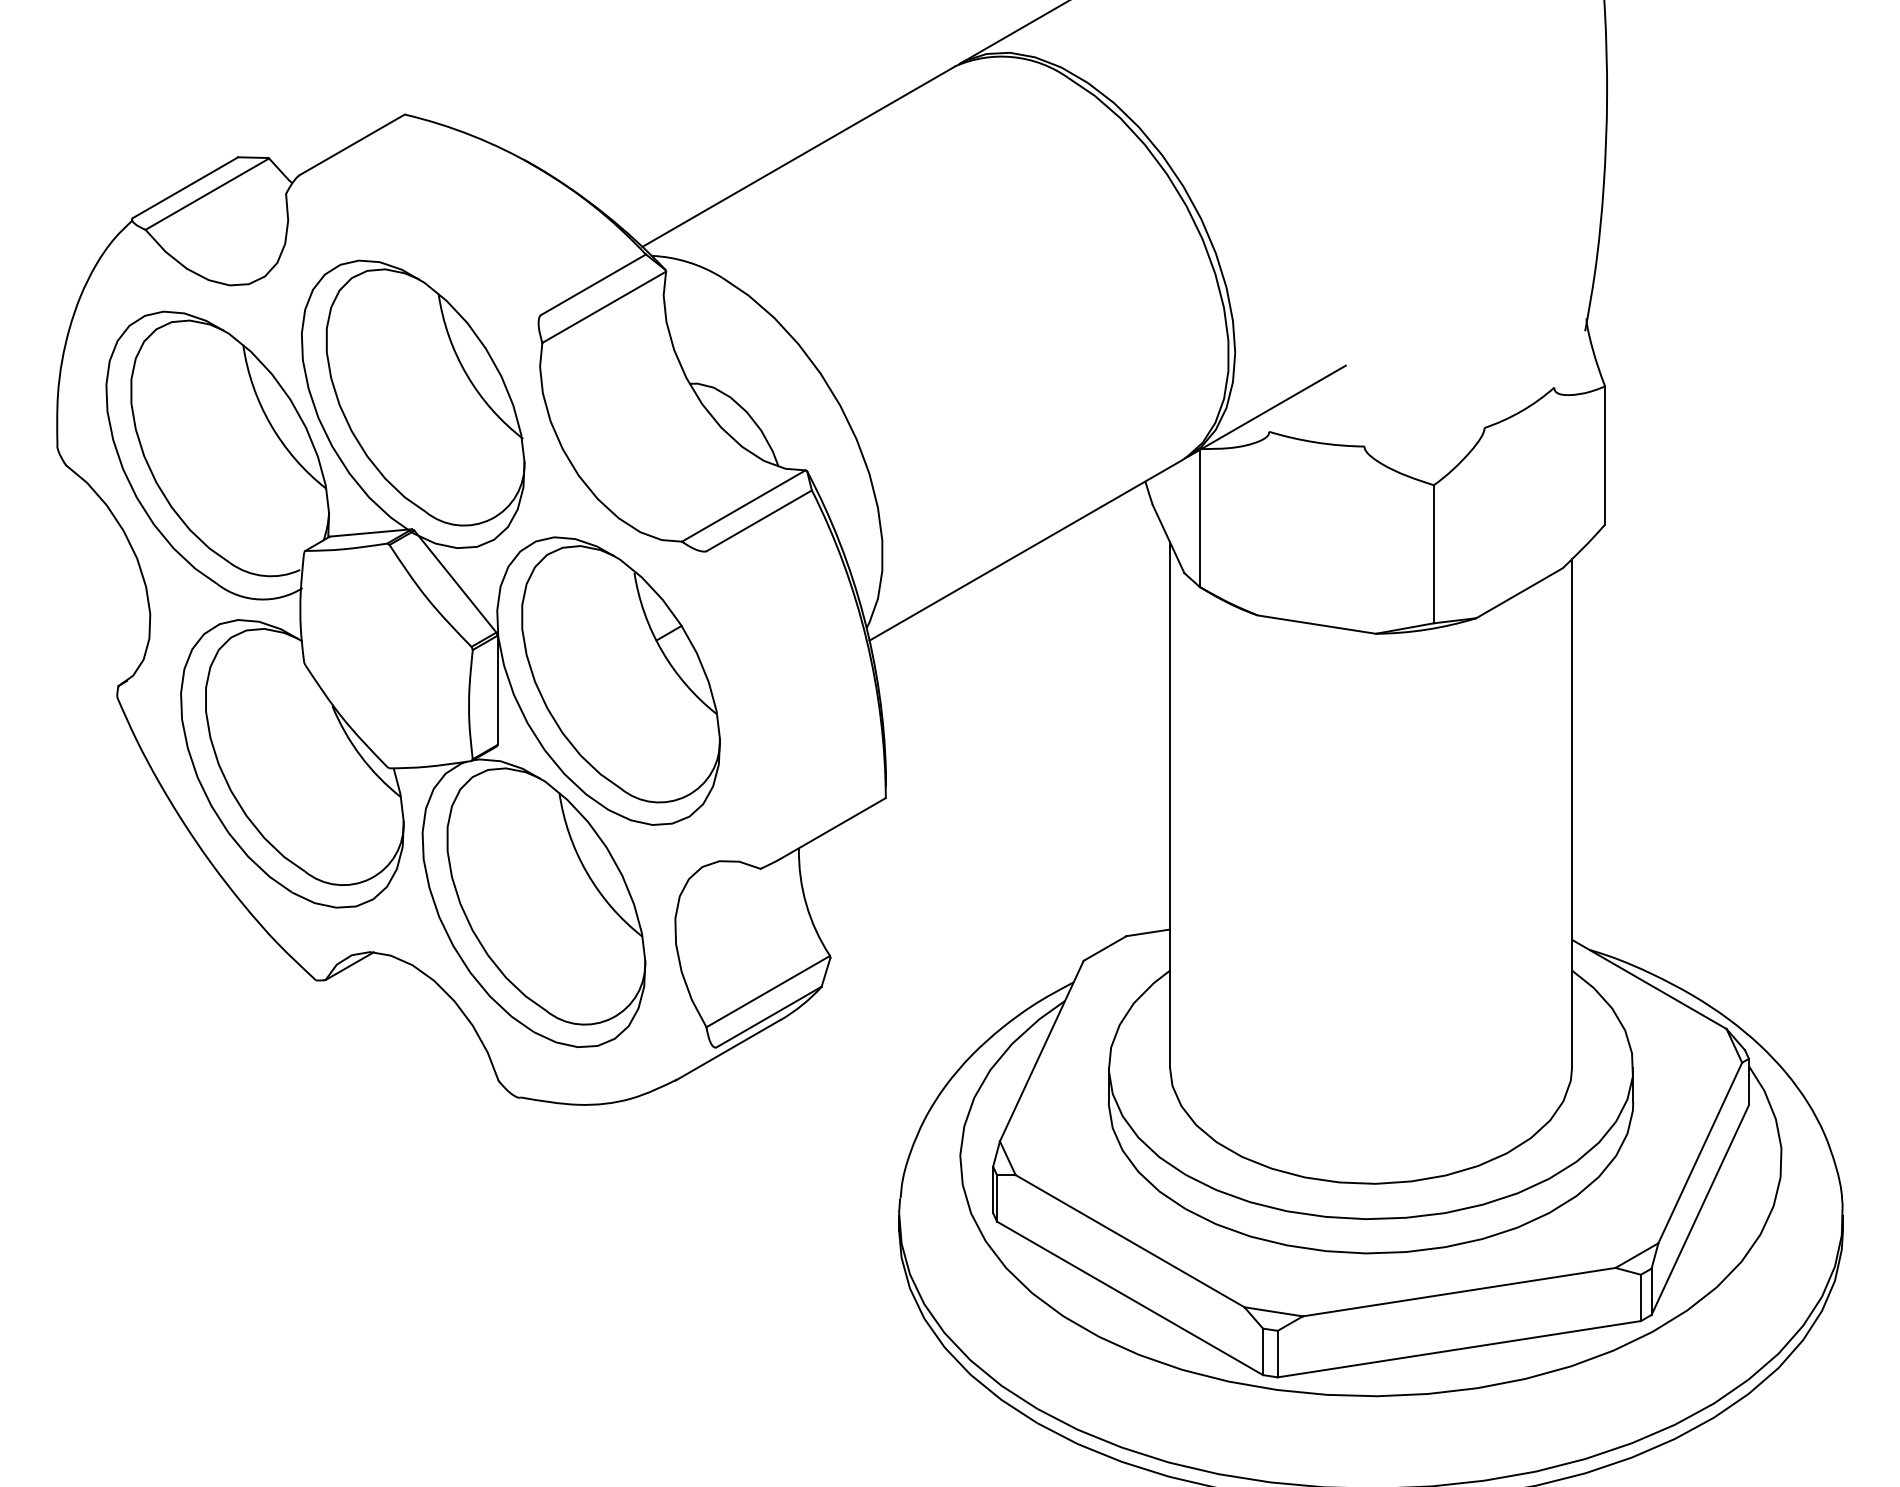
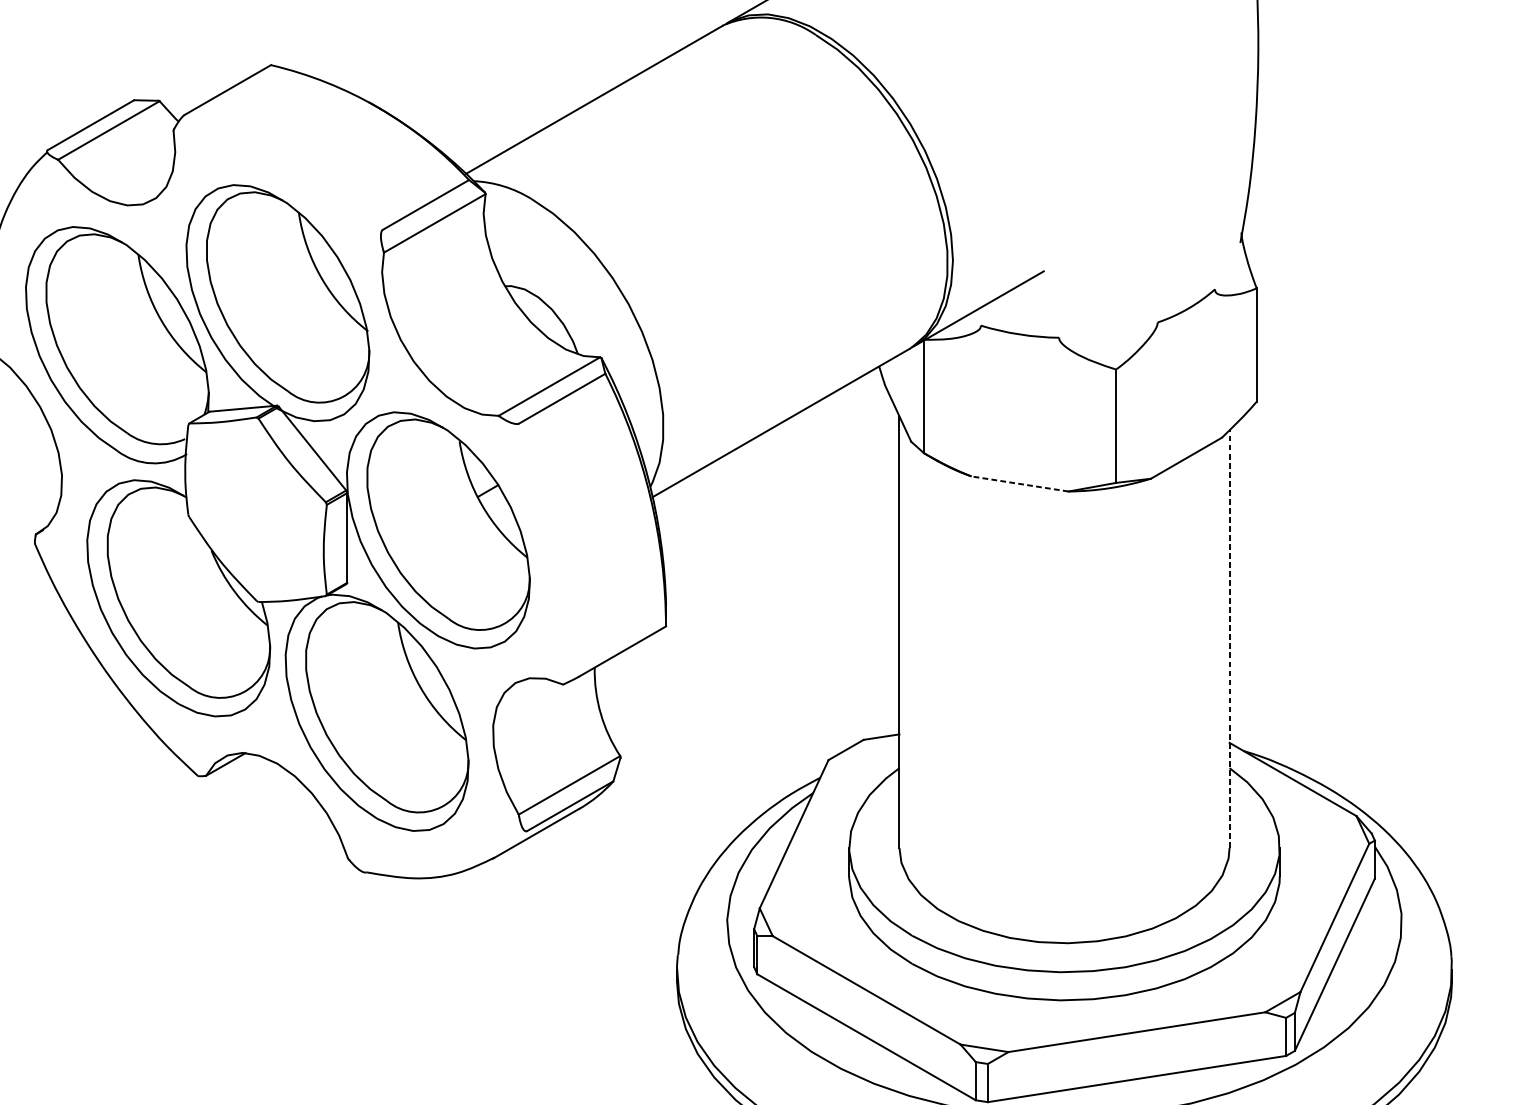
line: (1316, 624) -> (1019, 483), solid -> dashed
line: (1572, 812) -> (1229, 638), solid -> dashed

